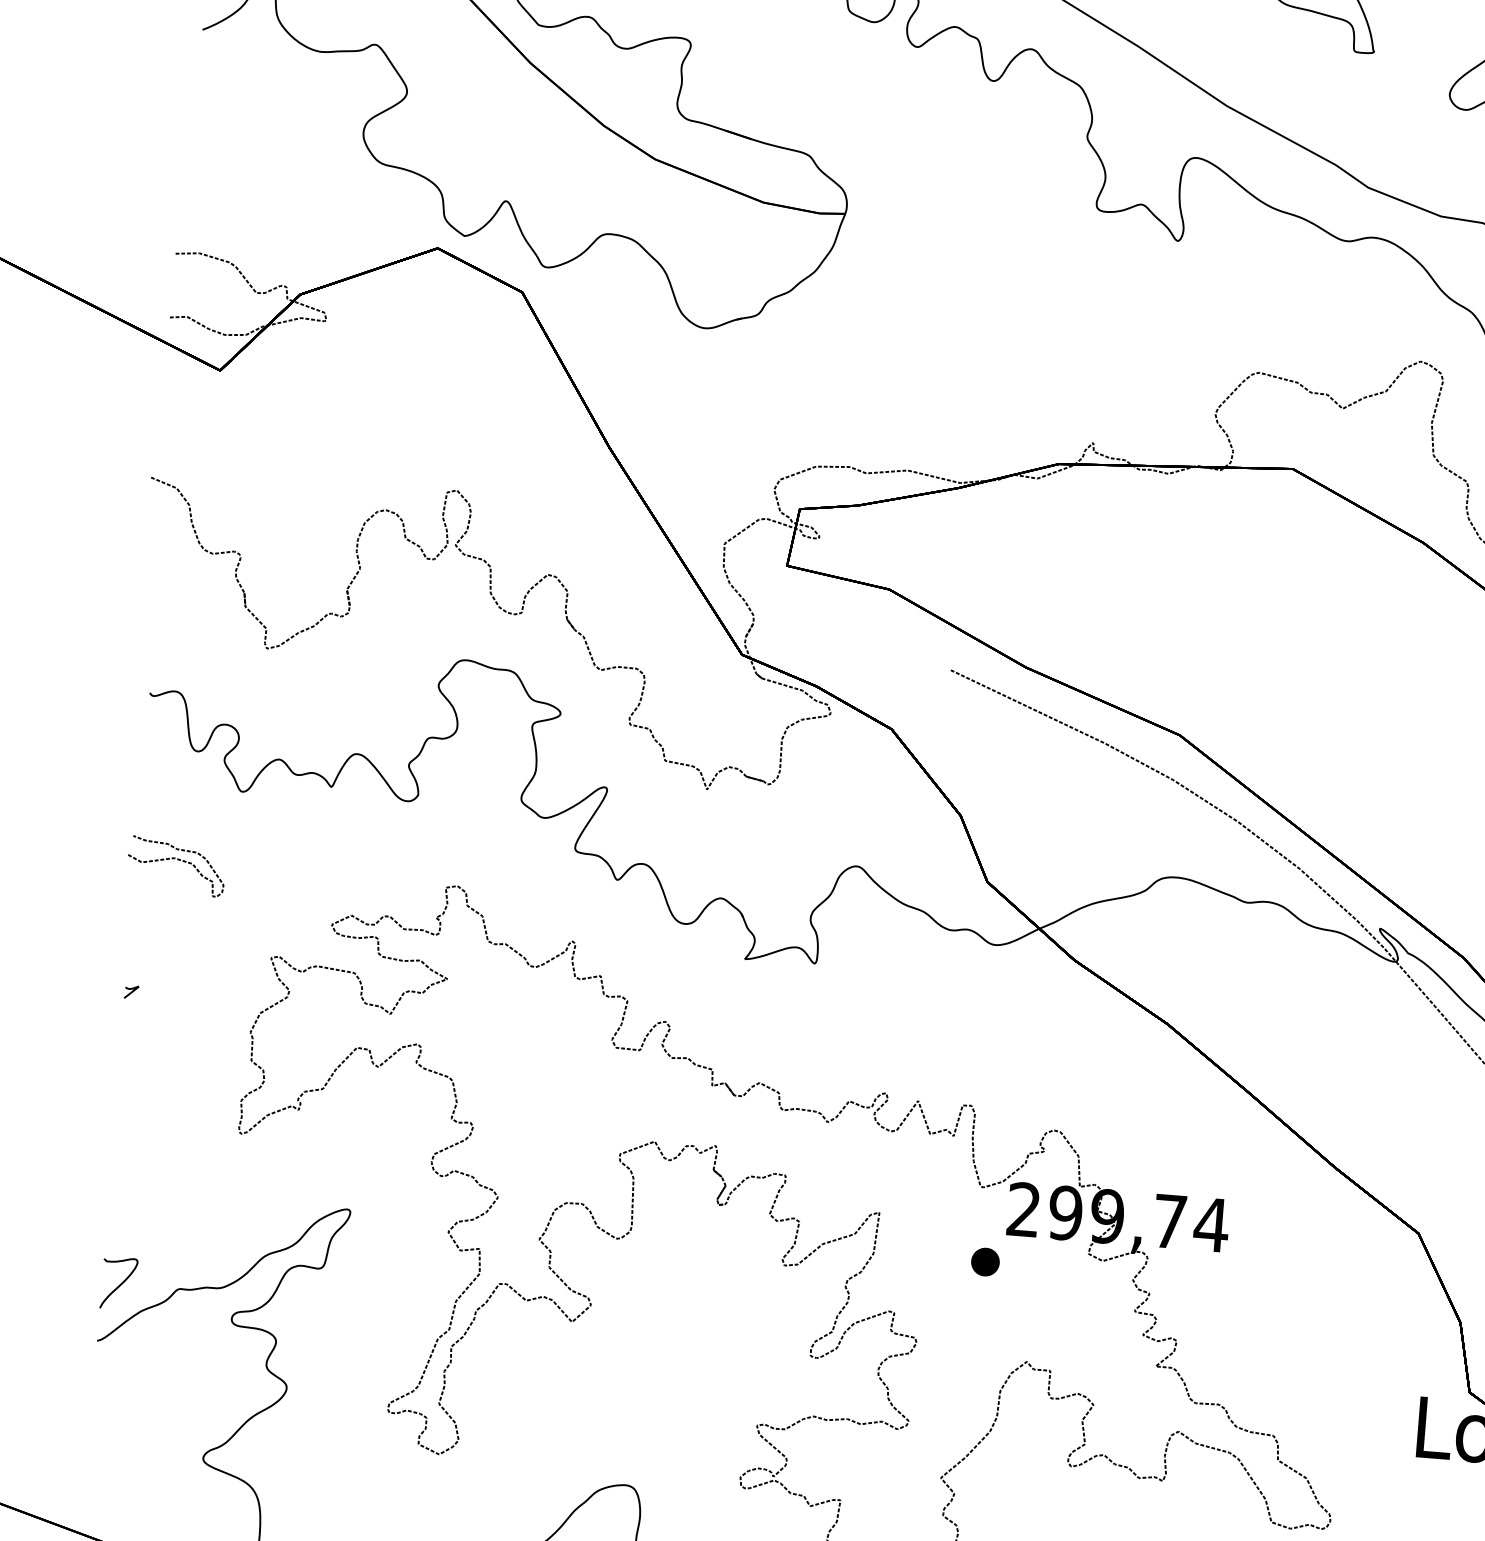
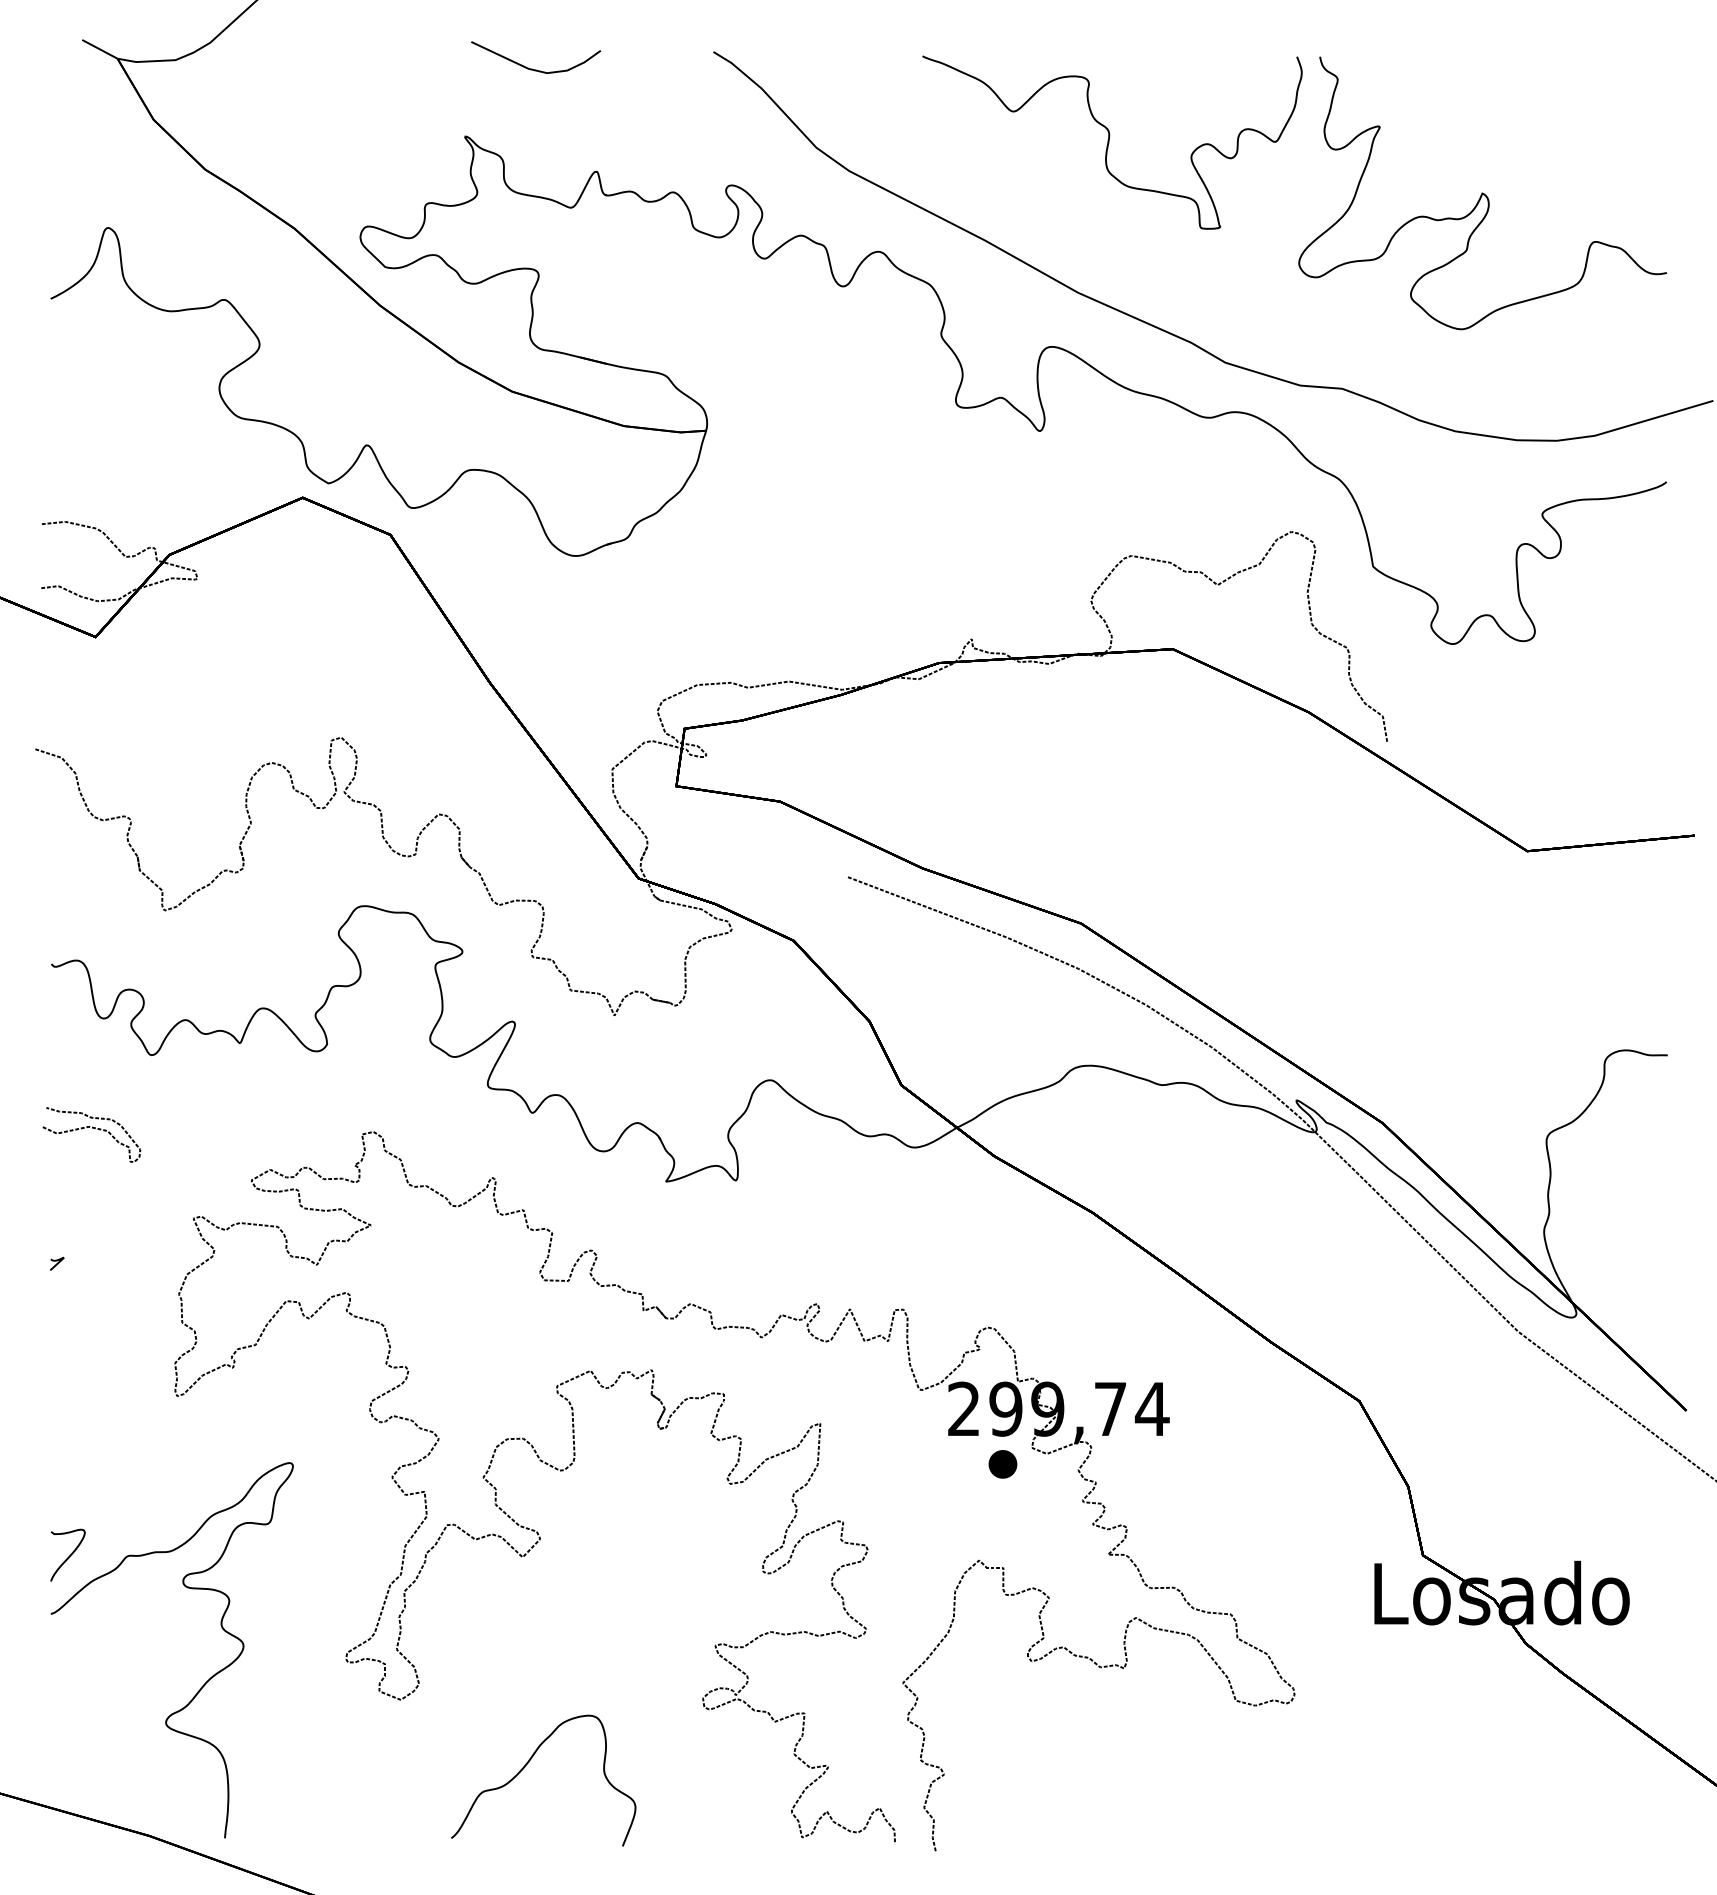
part: (984, 1262) -> (1002, 1464), moved

